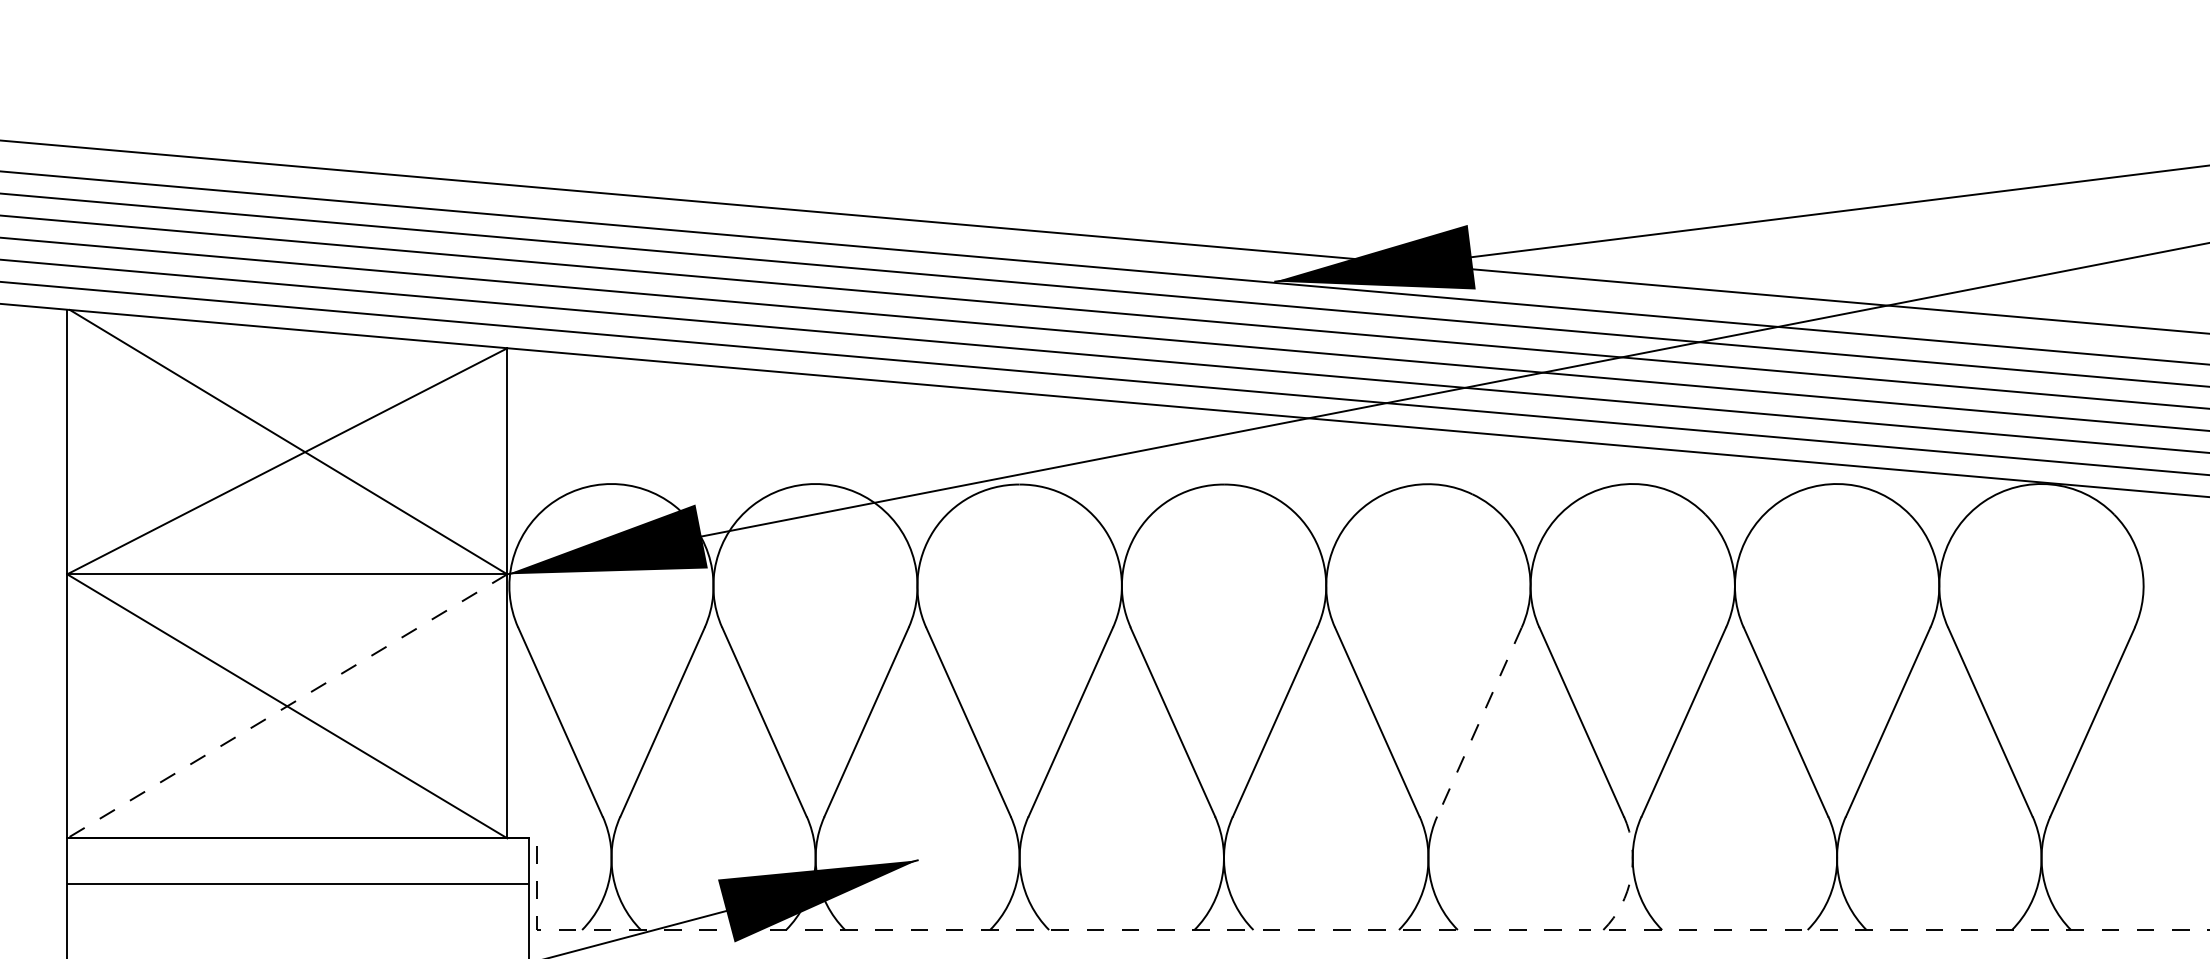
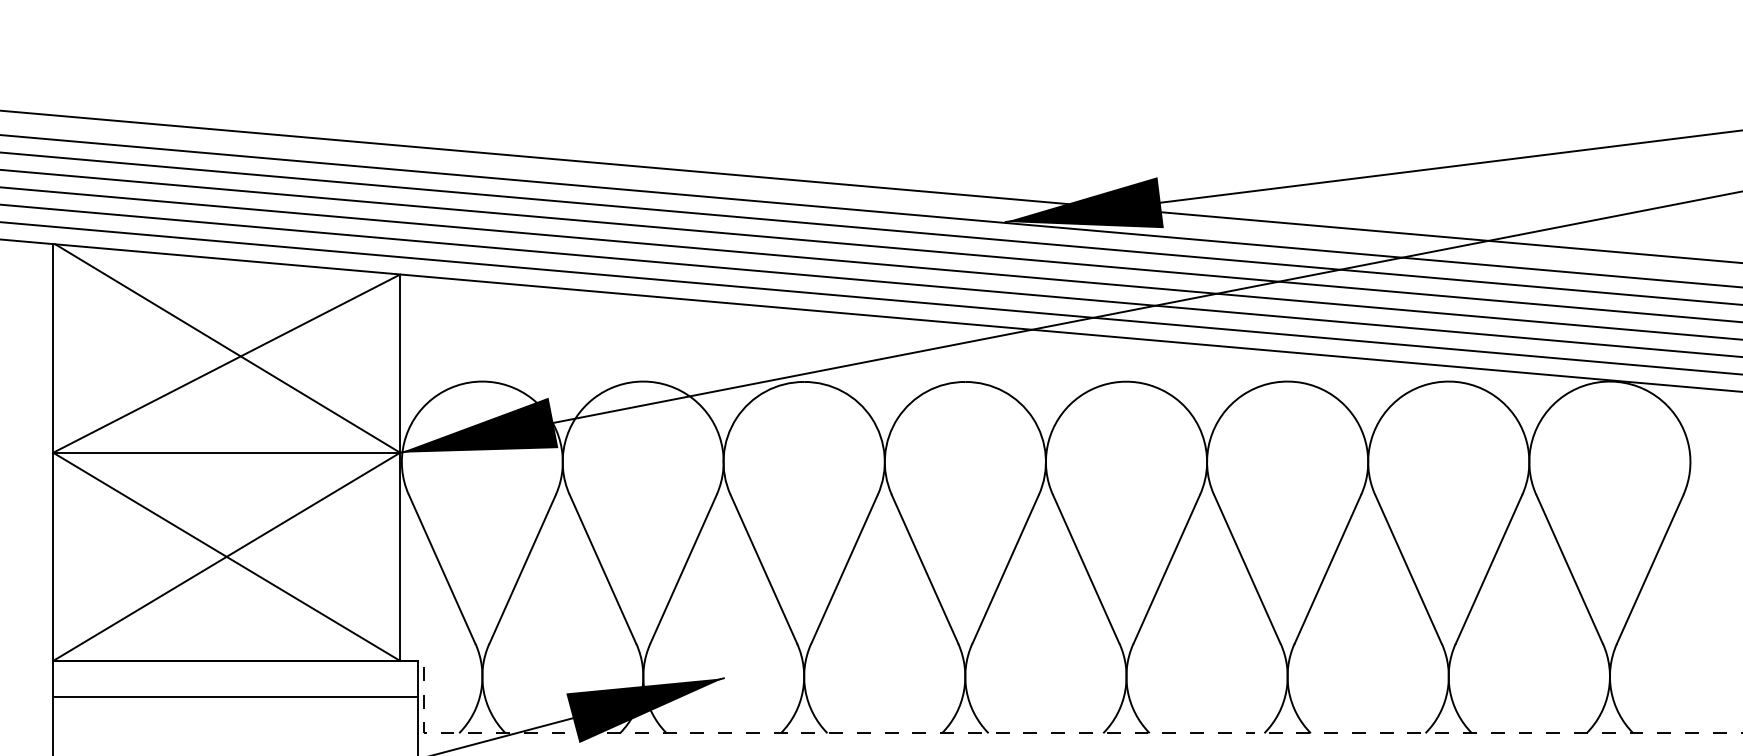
line: (287, 706) -> (226, 556), dashed -> solid
line: (1479, 722) -> (1166, 569), dashed -> solid
arc: (1631, 876) -> (1286, 691), dashed -> solid

